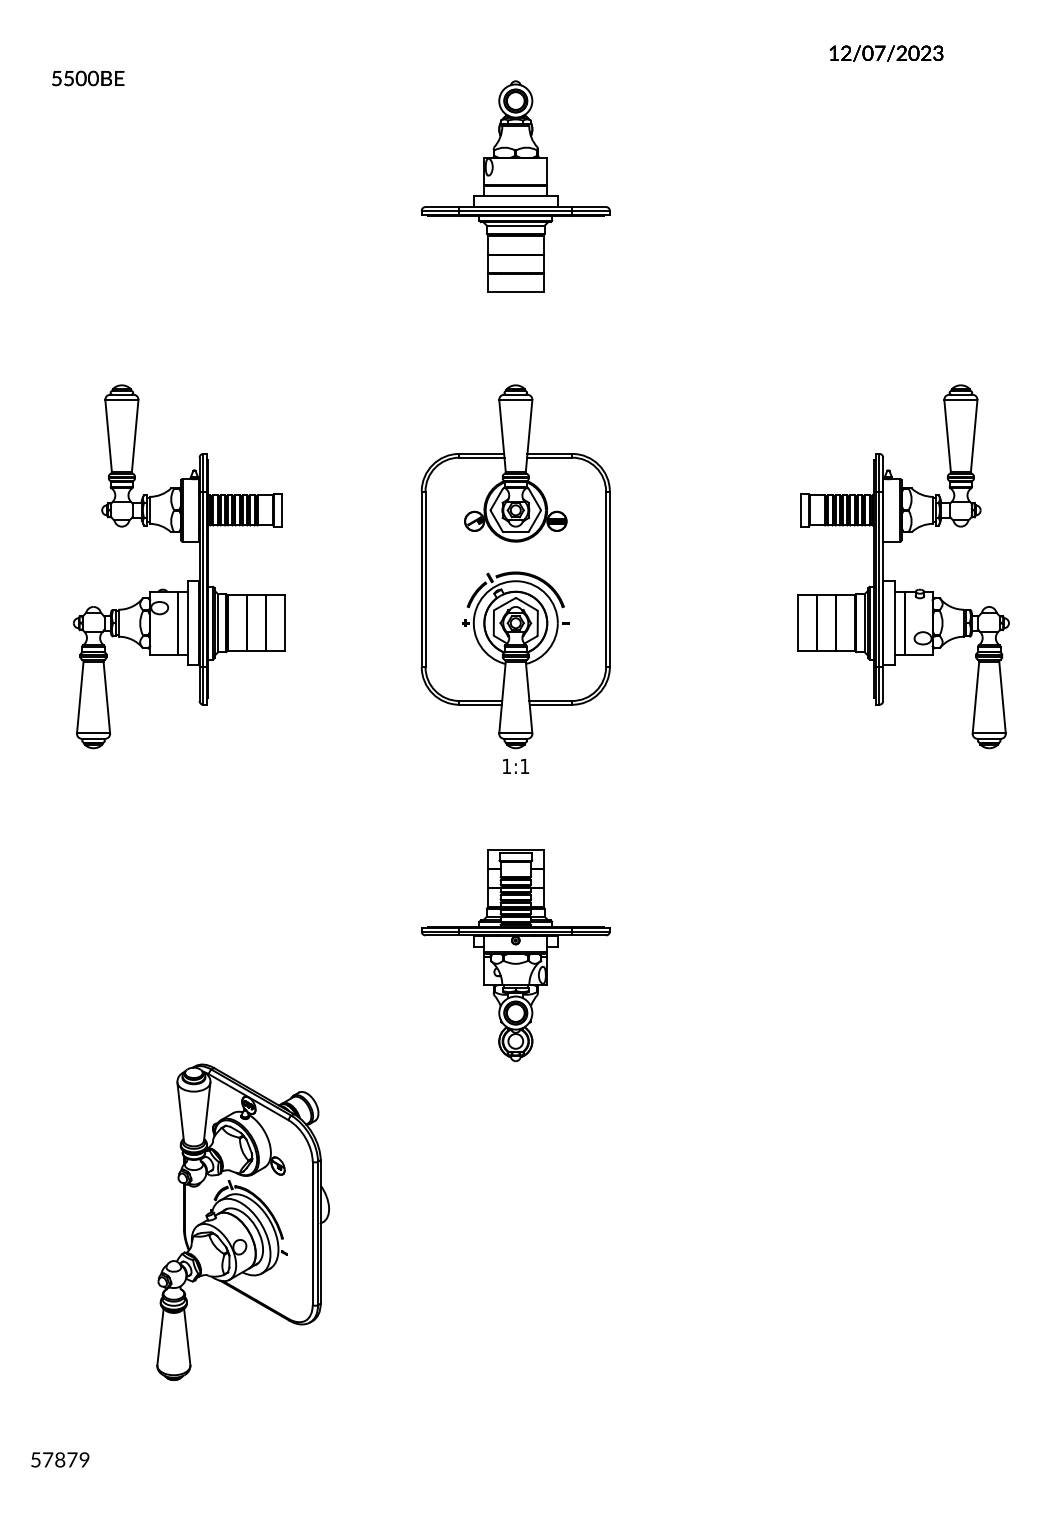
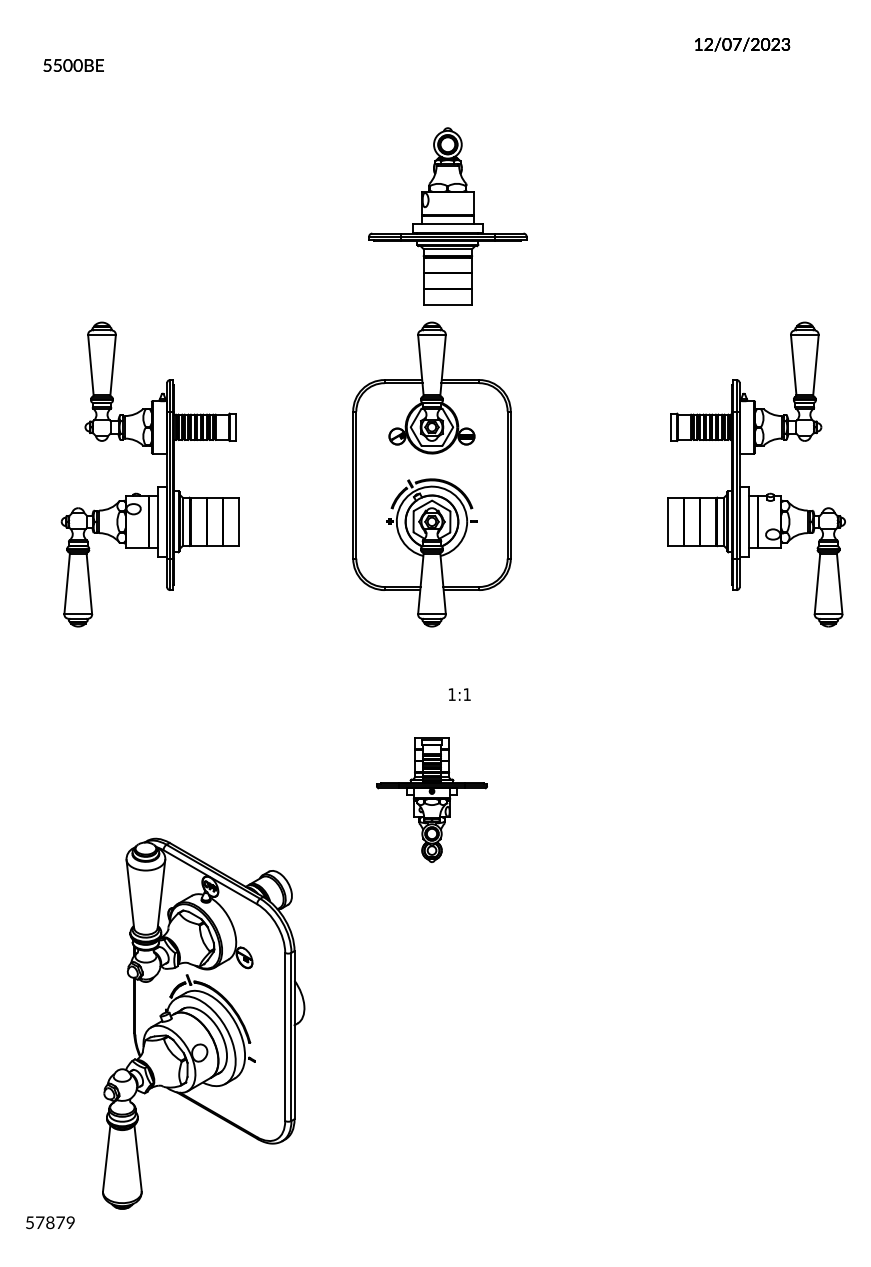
part: (515, 186) -> (447, 216), moved
text: (516, 766) -> (460, 694), moved
part: (515, 955) -> (431, 800), size x0.7
part: (242, 1221) -> (203, 1023), size x1.4

